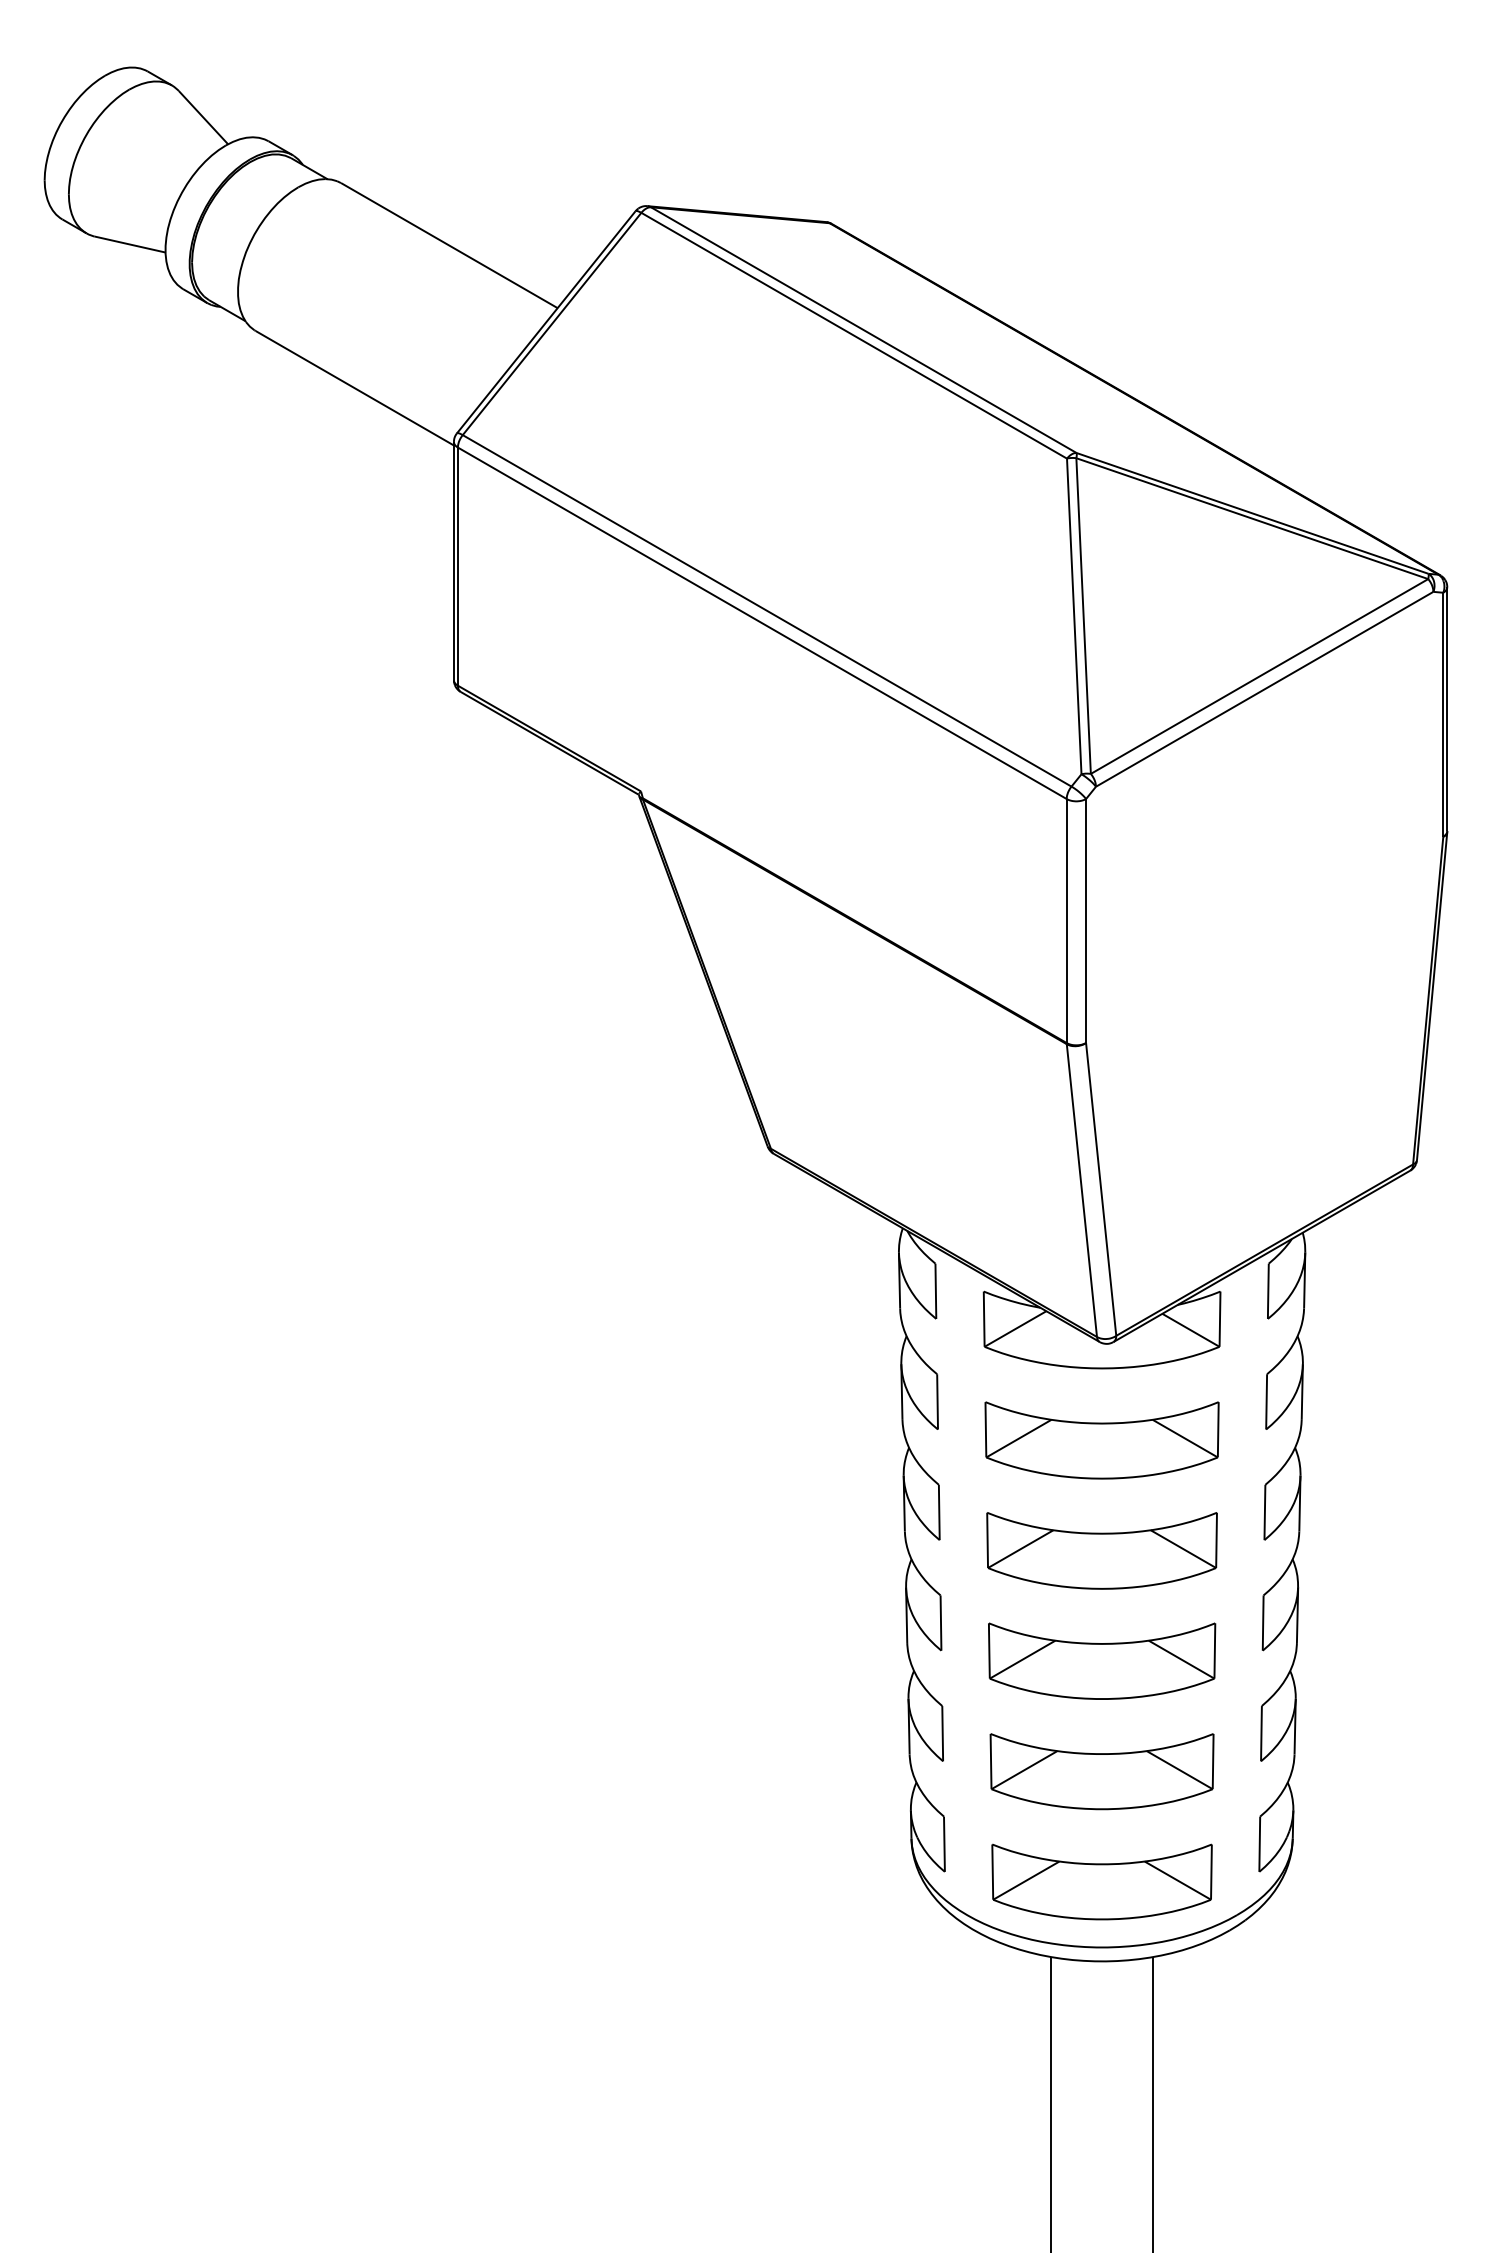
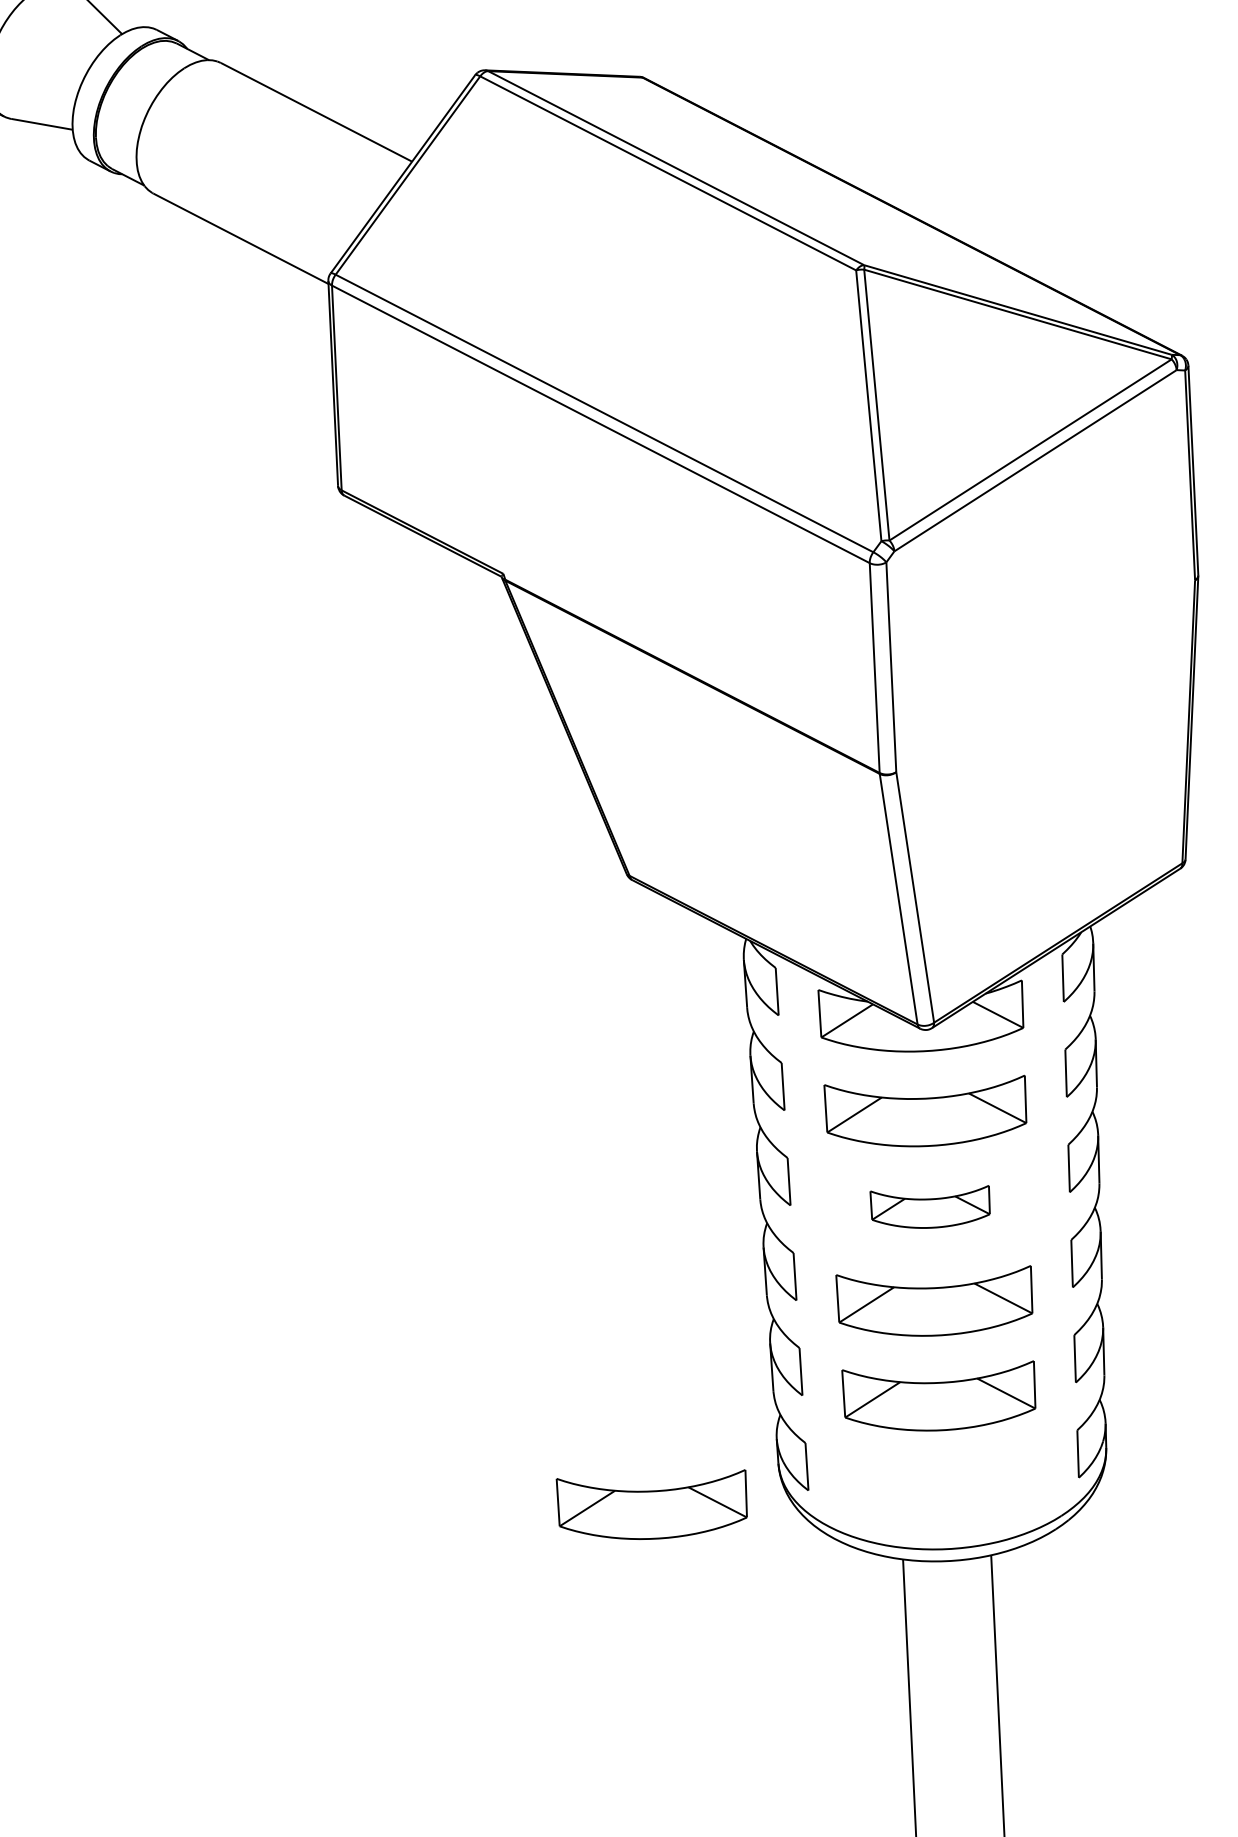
part: (1101, 1550) -> (930, 1207), size x0.6
part: (1101, 1881) -> (652, 1506), moved

